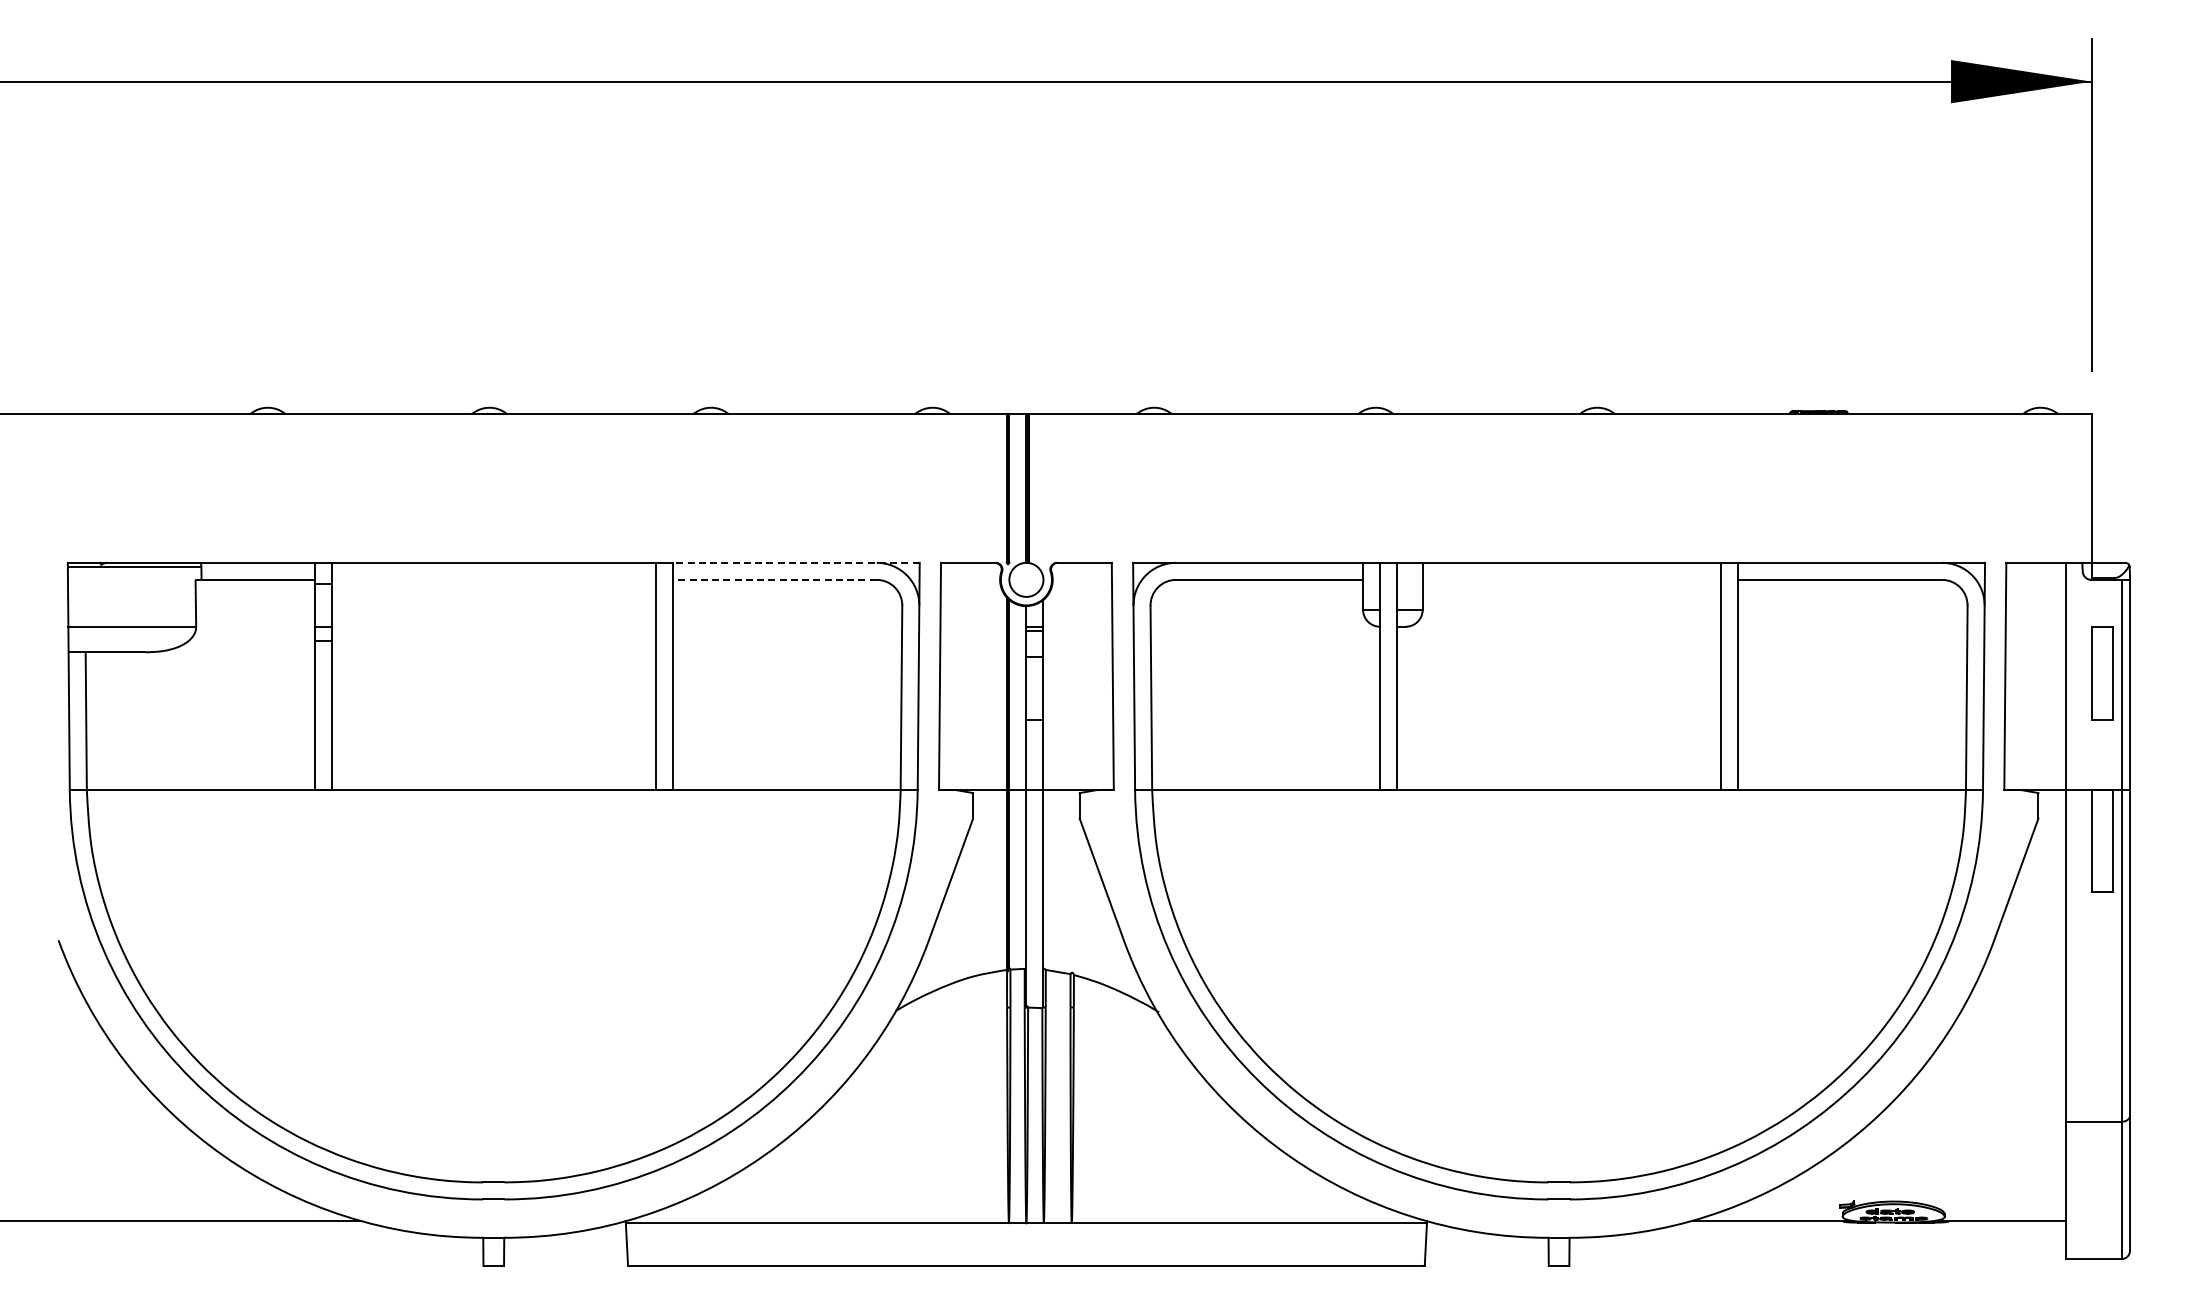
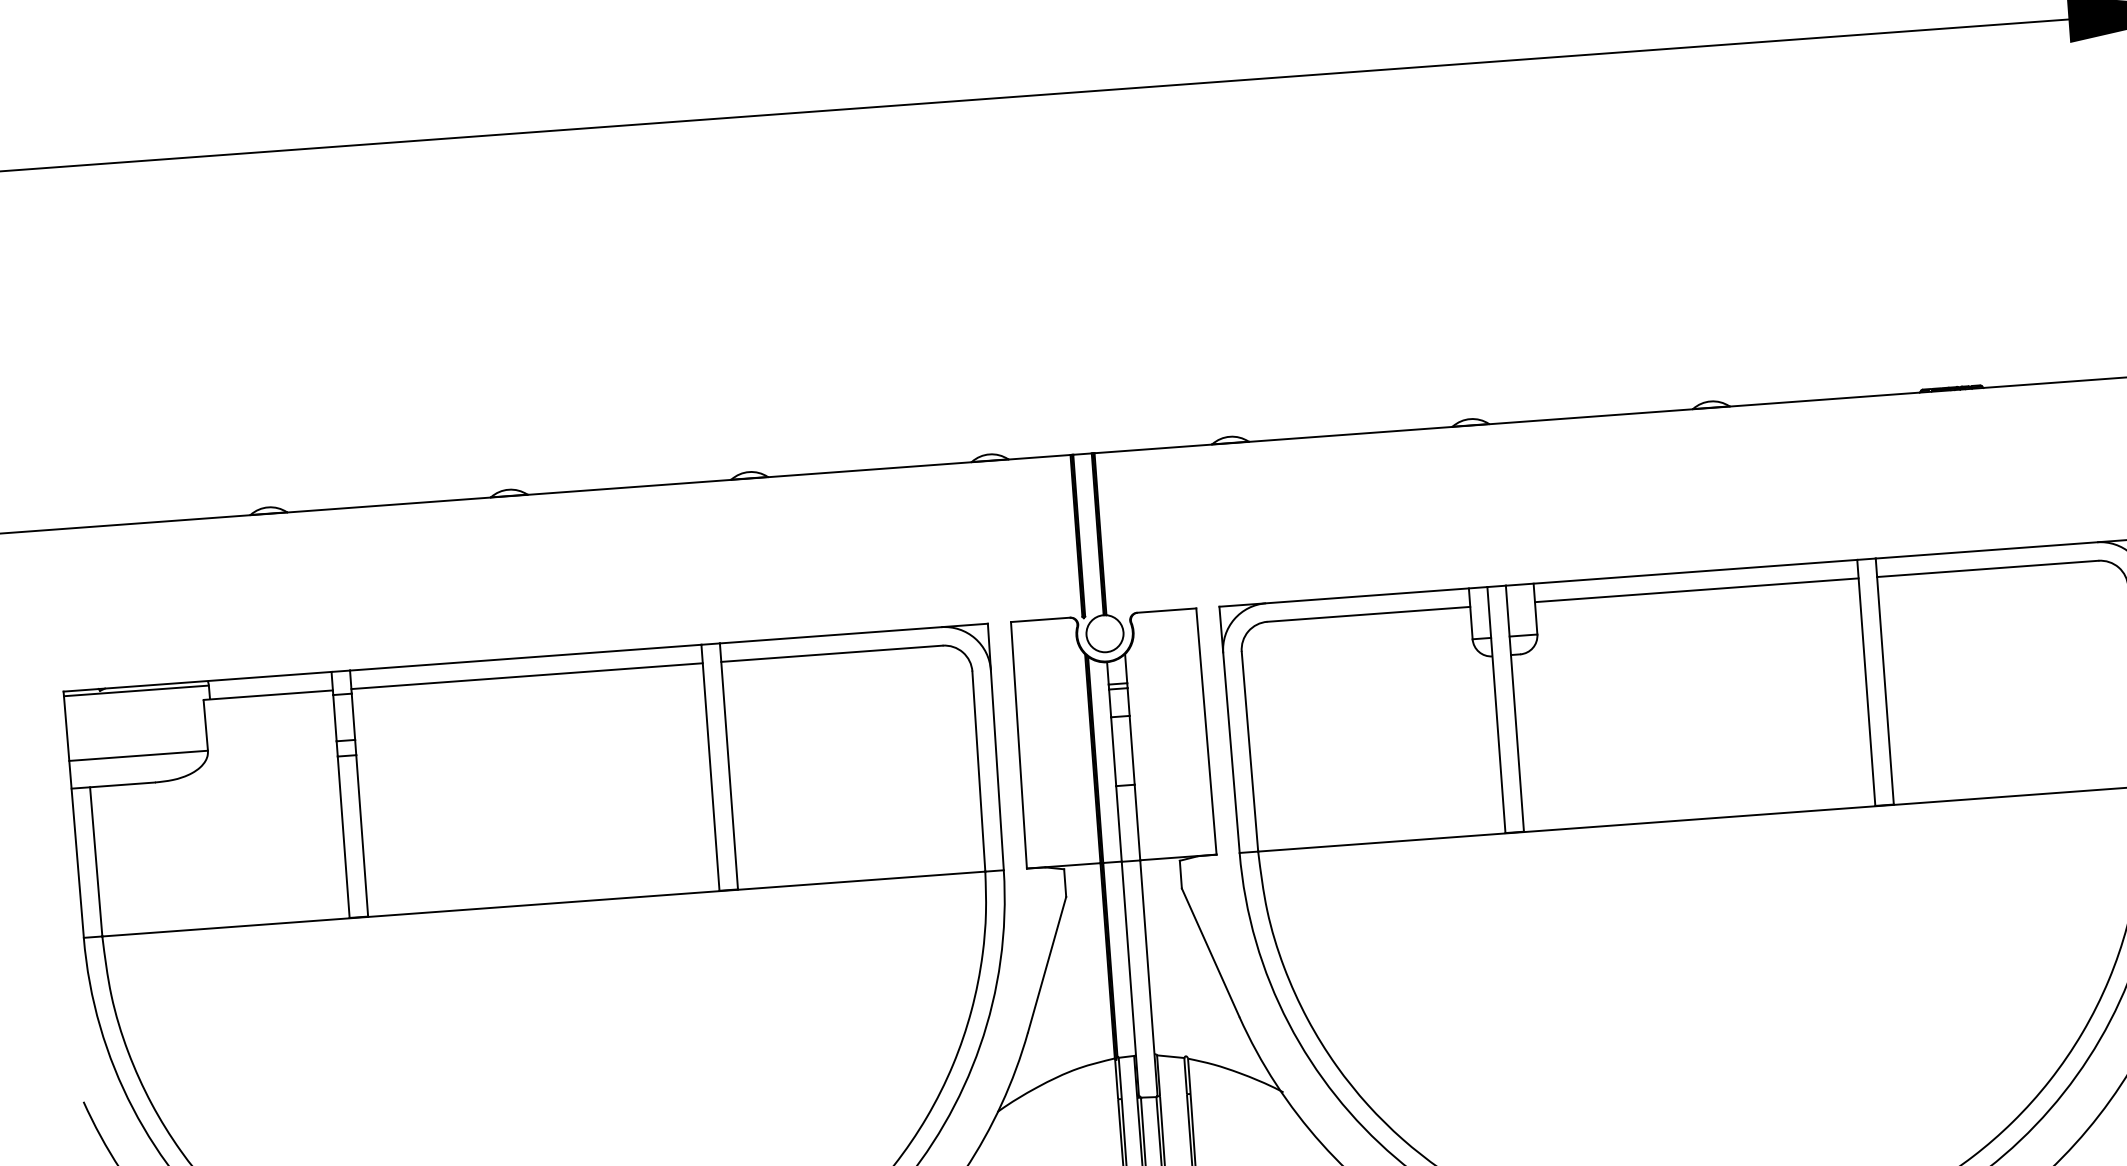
line: (795, 562) -> (853, 633), dashed -> solid
line: (493, 579) -> (526, 675), added
line: (774, 579) -> (831, 653), dashed -> solid
line: (1571, 579) -> (1696, 589), added

